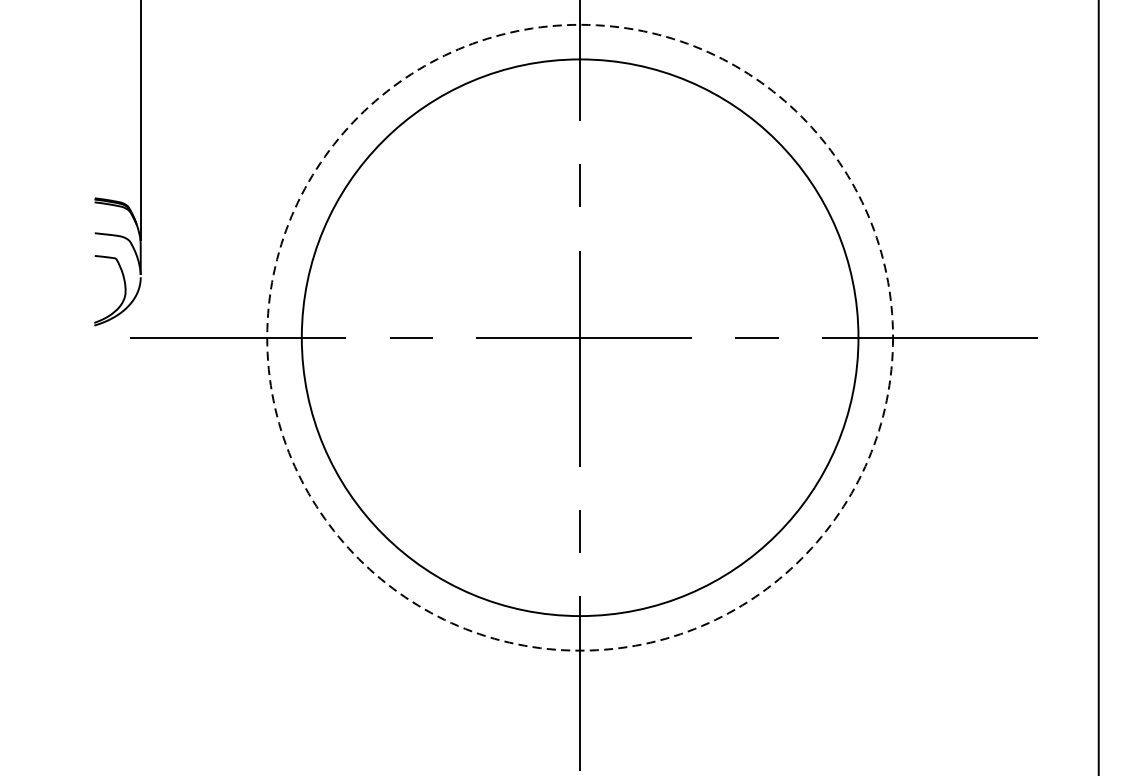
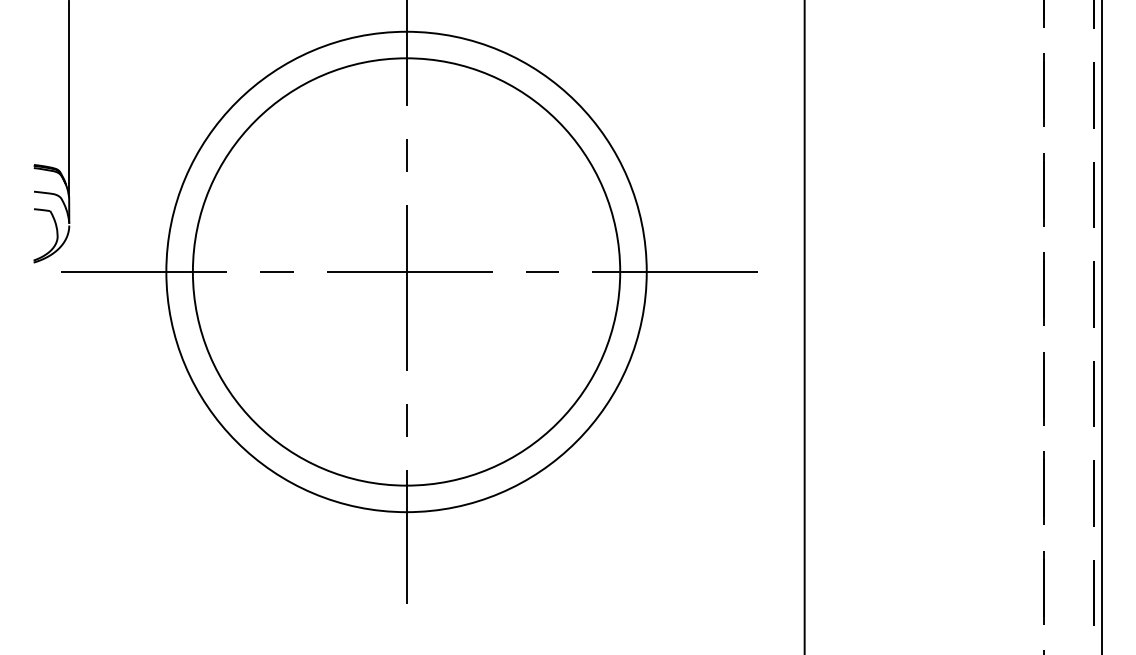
circle: (580, 337) -> (406, 271), dashed -> solid

